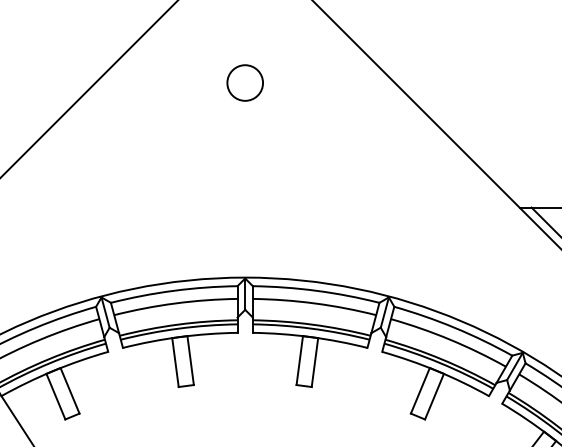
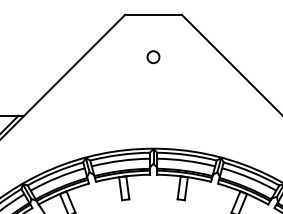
circle: (245, 83) -> (153, 57), size x0.71

